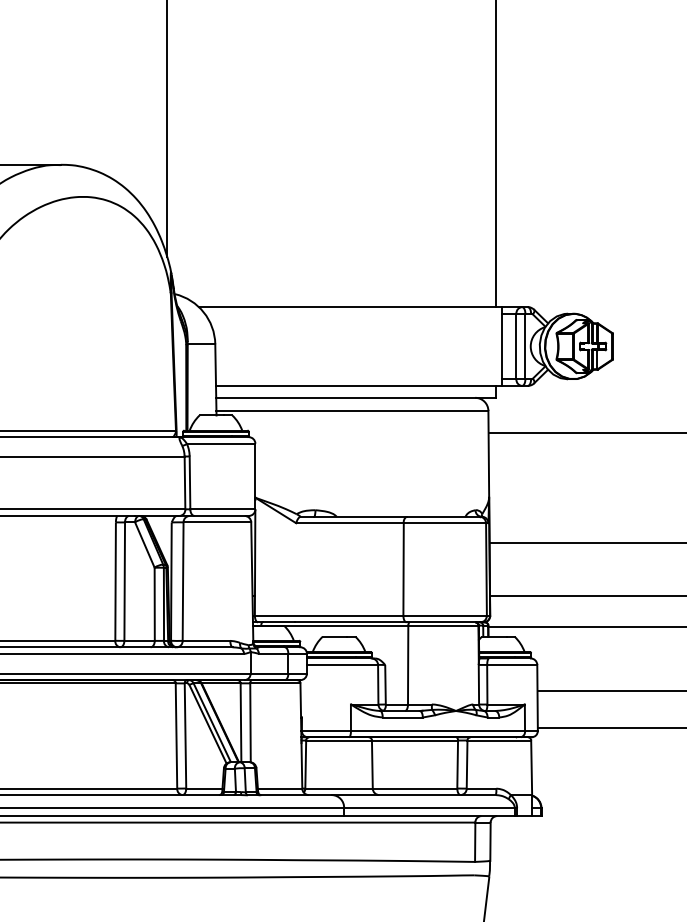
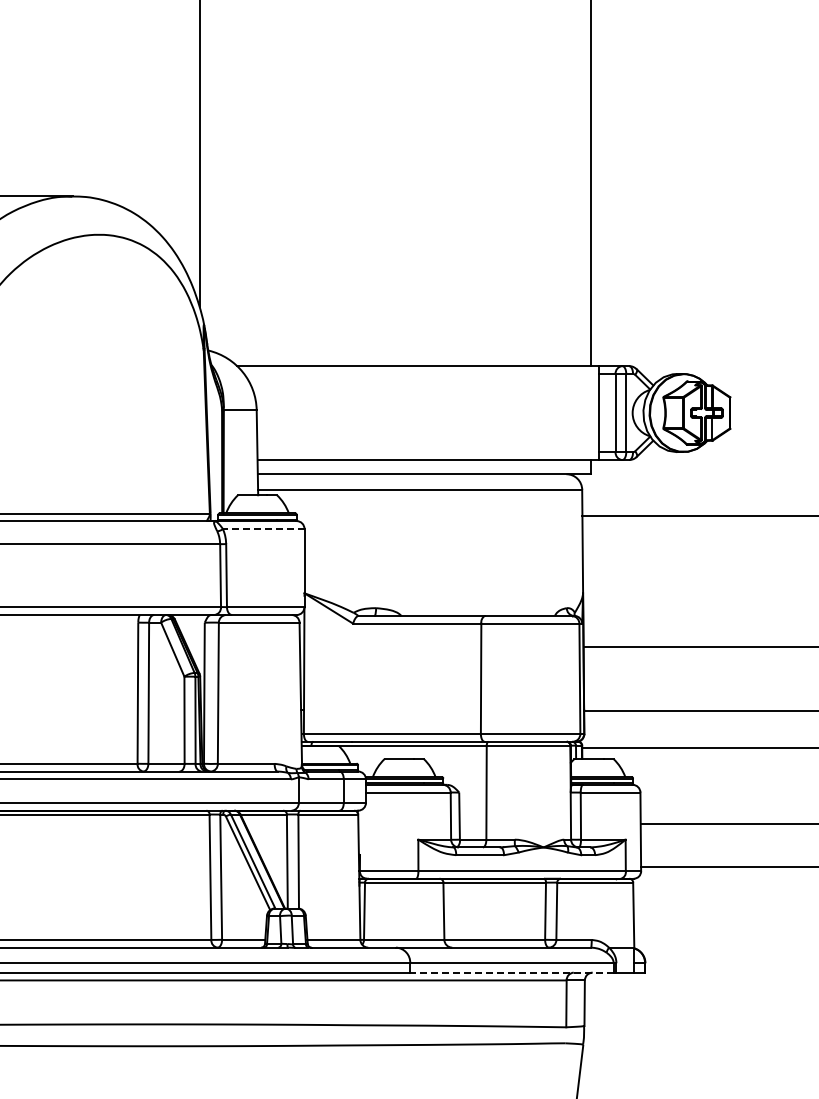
line: (220, 443) -> (263, 528), solid -> dashed
line: (429, 815) -> (511, 972), solid -> dashed

